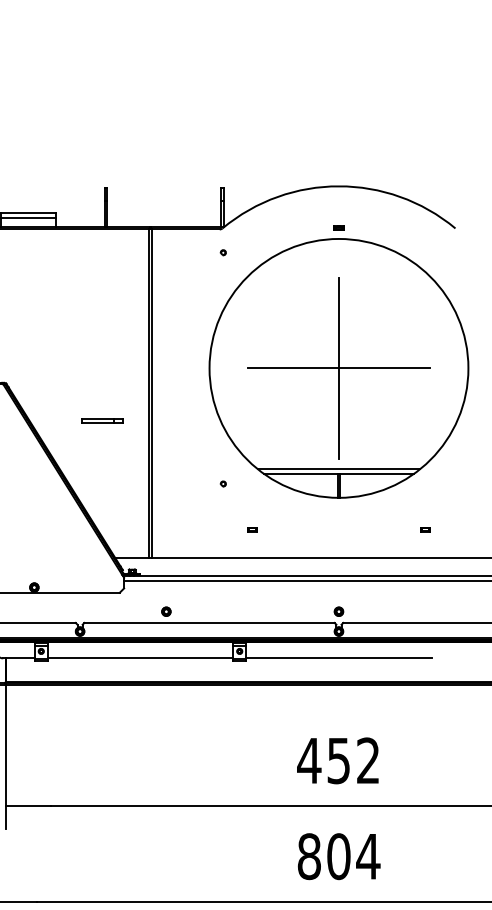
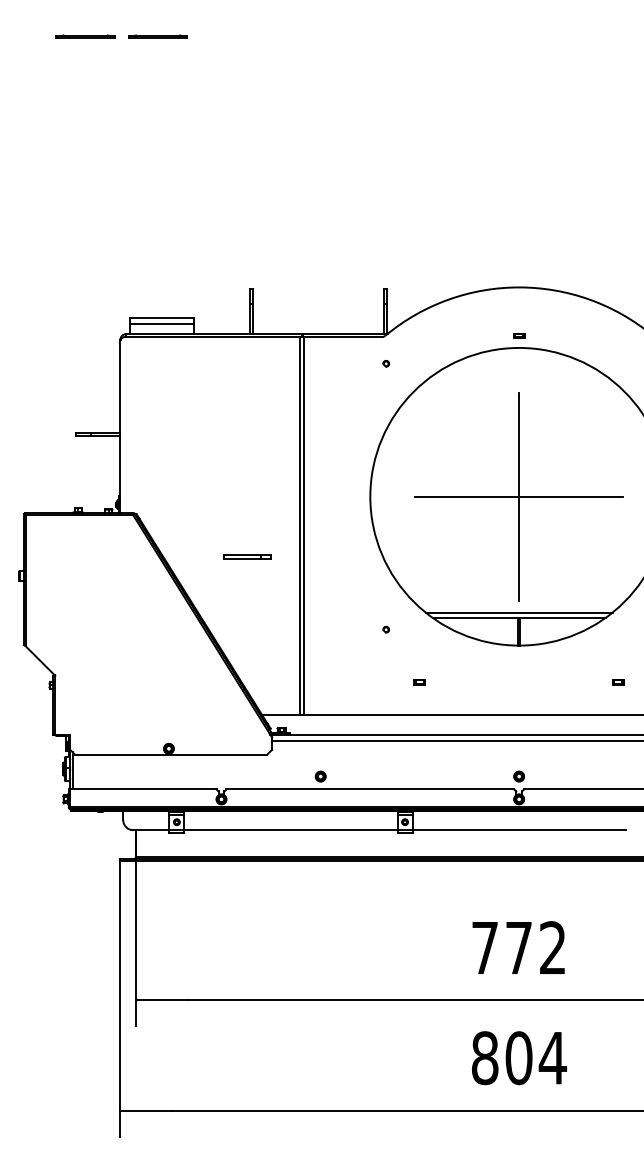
text: (322, 761) -> (500, 948), 452 -> 772

